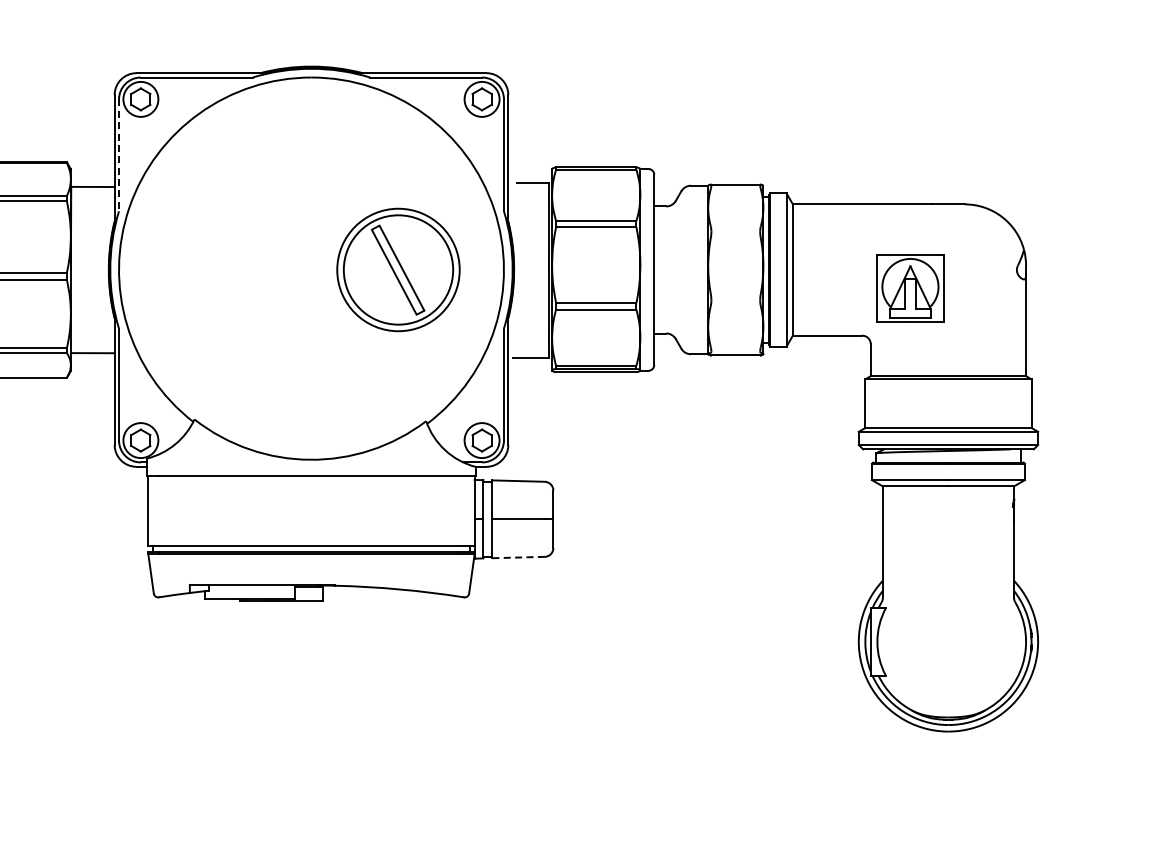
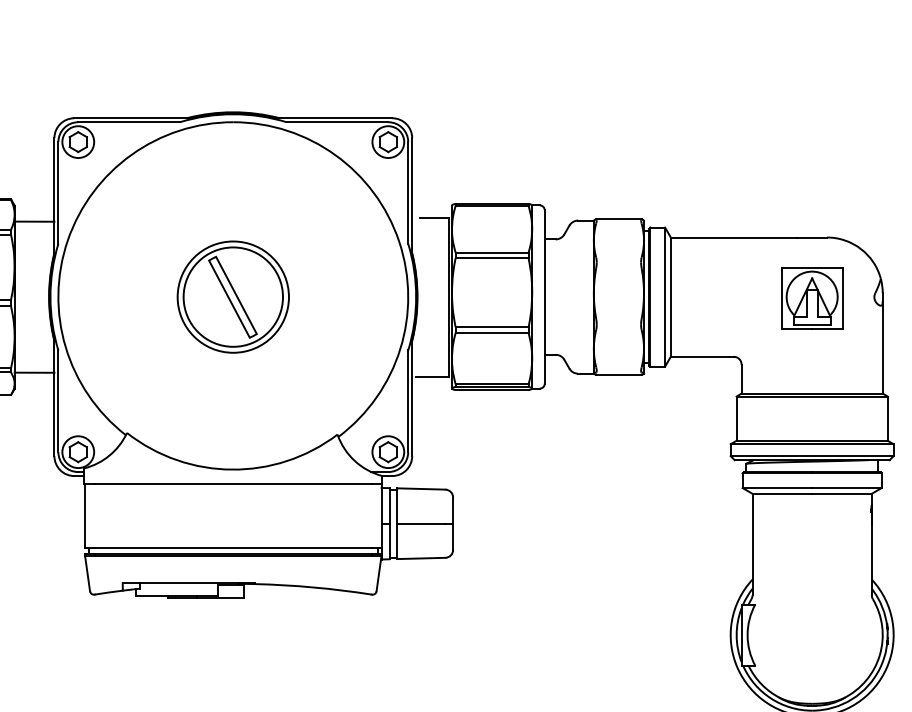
line: (119, 155) -> (58, 193), dashed -> solid
part: (398, 269) -> (233, 296), moved
part: (910, 288) -> (812, 298), moved
line: (518, 557) -> (421, 558), dashed -> solid

